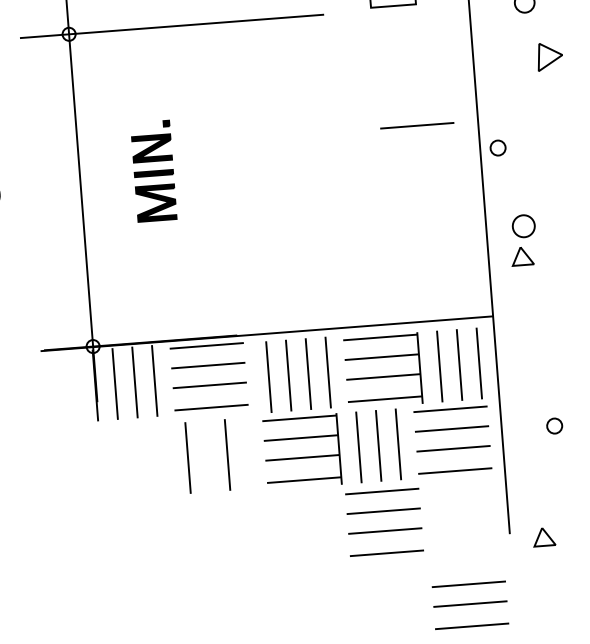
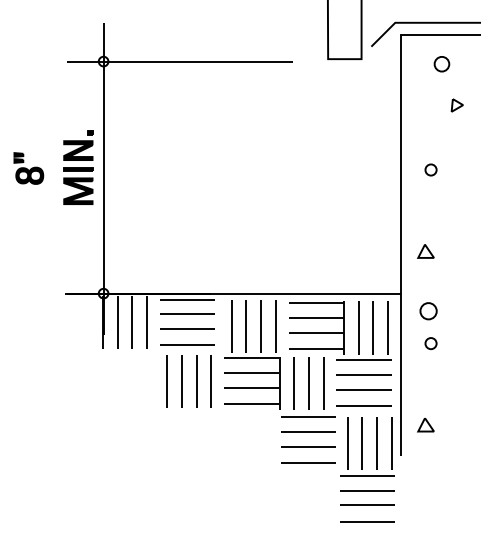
part: (548, 56) -> (456, 105), size x0.62
line: (417, 125) -> (355, 148), removed
part: (497, 147) -> (430, 169), moved
part: (153, 171) -> (78, 167), moved
part: (523, 226) -> (428, 311), moved
part: (553, 425) -> (430, 343), moved
line: (246, 453) -> (210, 381), added
line: (207, 456) -> (181, 381), added
part: (464, 524) -> (367, 446), added
part: (543, 536) -> (425, 424), moved

